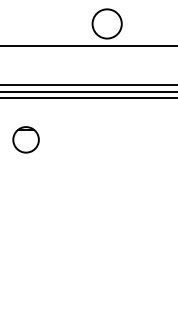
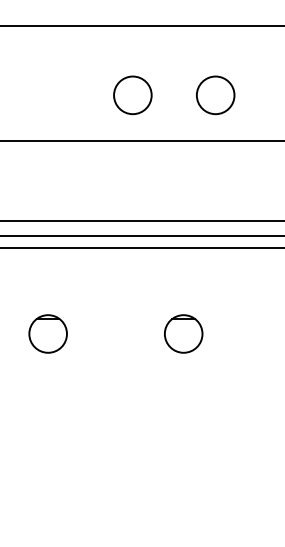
circle: (66, 23) -> (131, 94), added
circle: (107, 23) -> (216, 94), size x0.62
circle: (25, 139) -> (47, 333), size x0.71
circle: (91, 139) -> (183, 333), added

